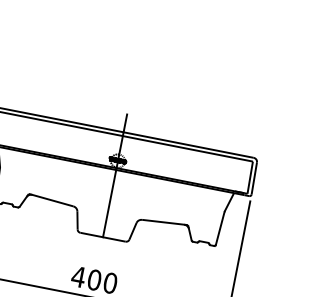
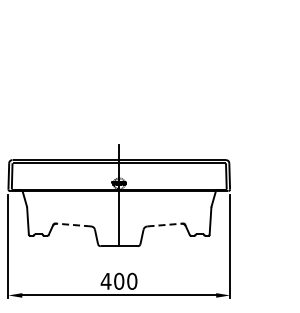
line: (51, 199) -> (72, 224), solid -> dashed
line: (165, 222) -> (166, 224), solid -> dashed

